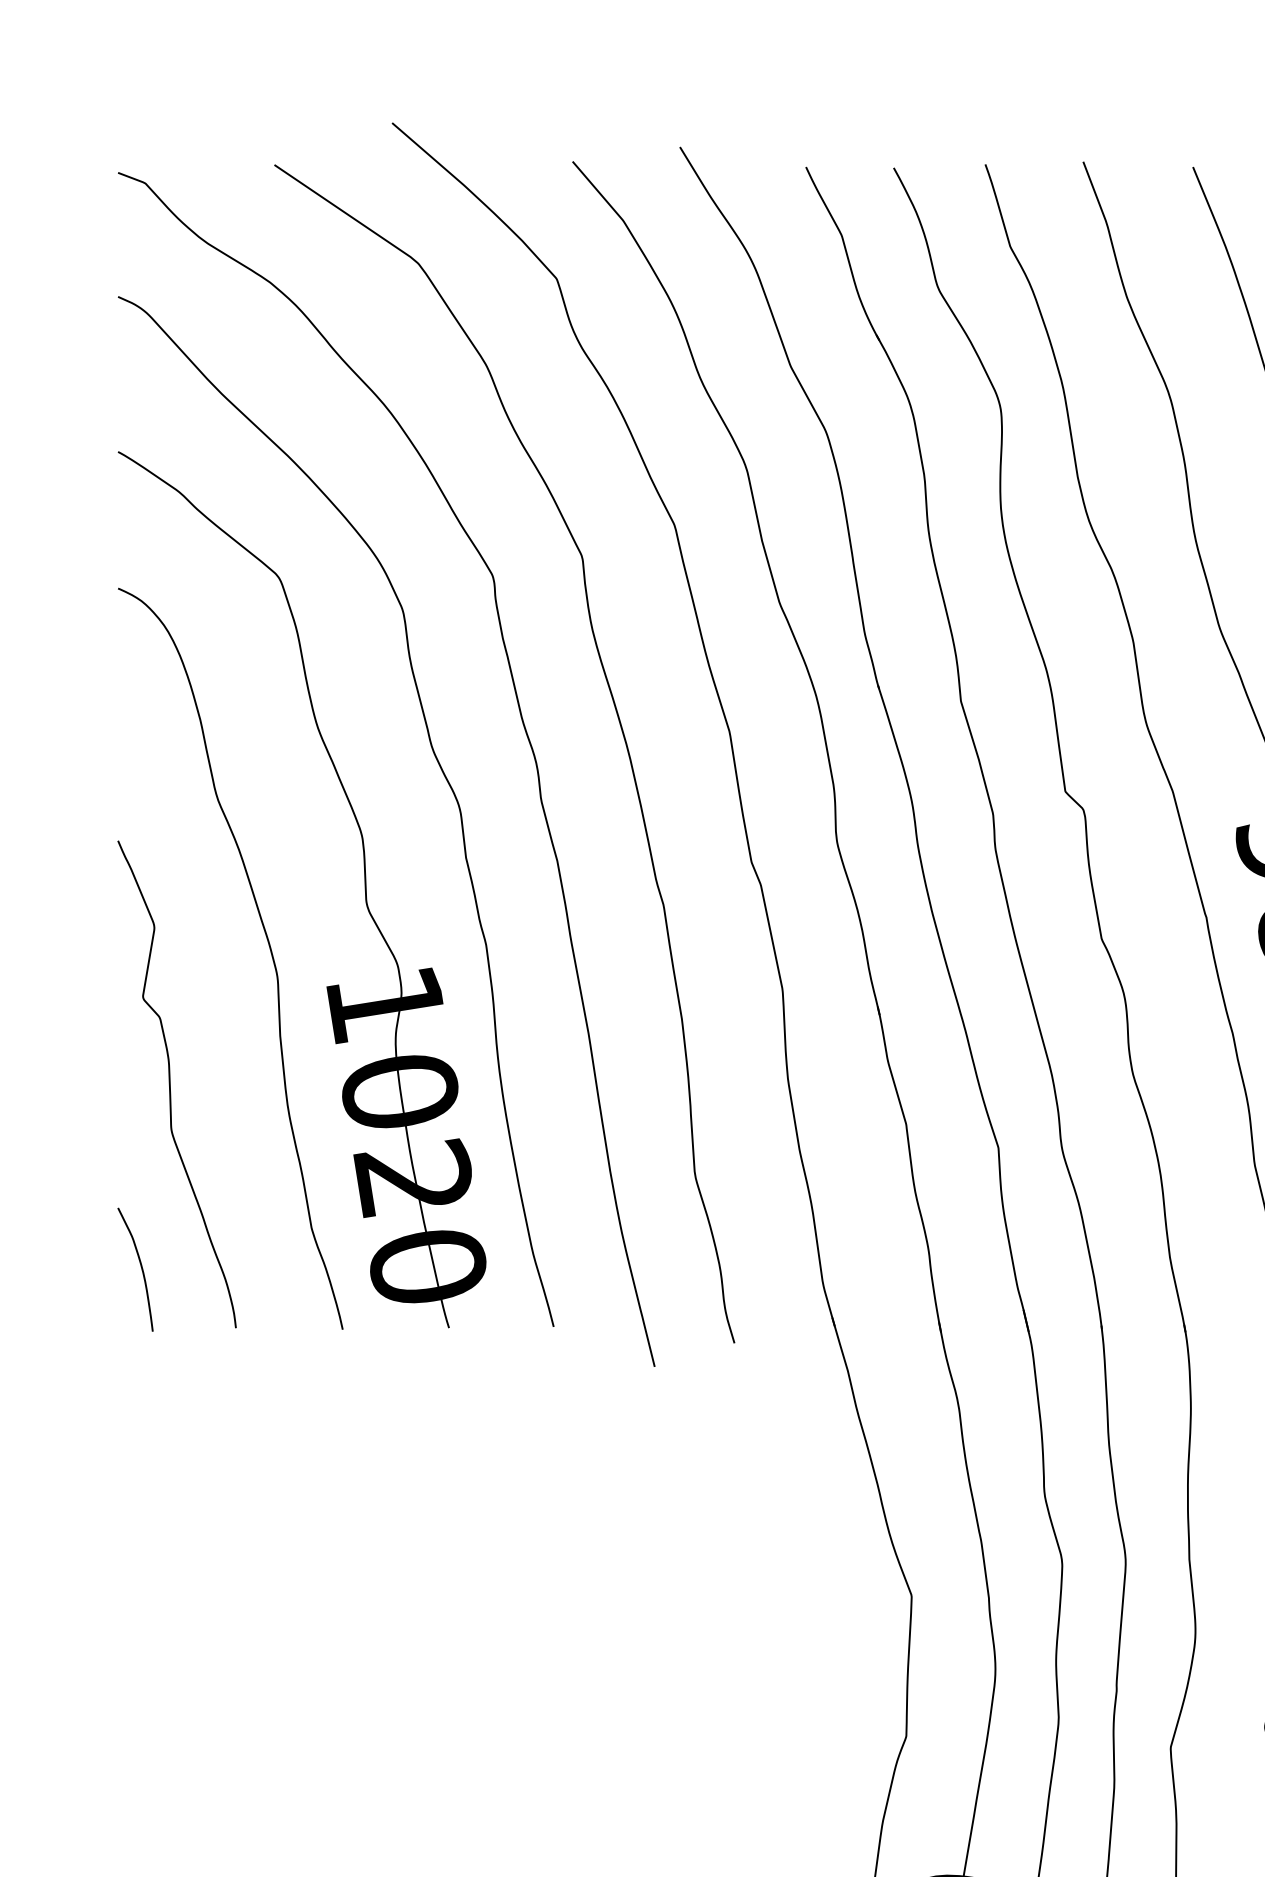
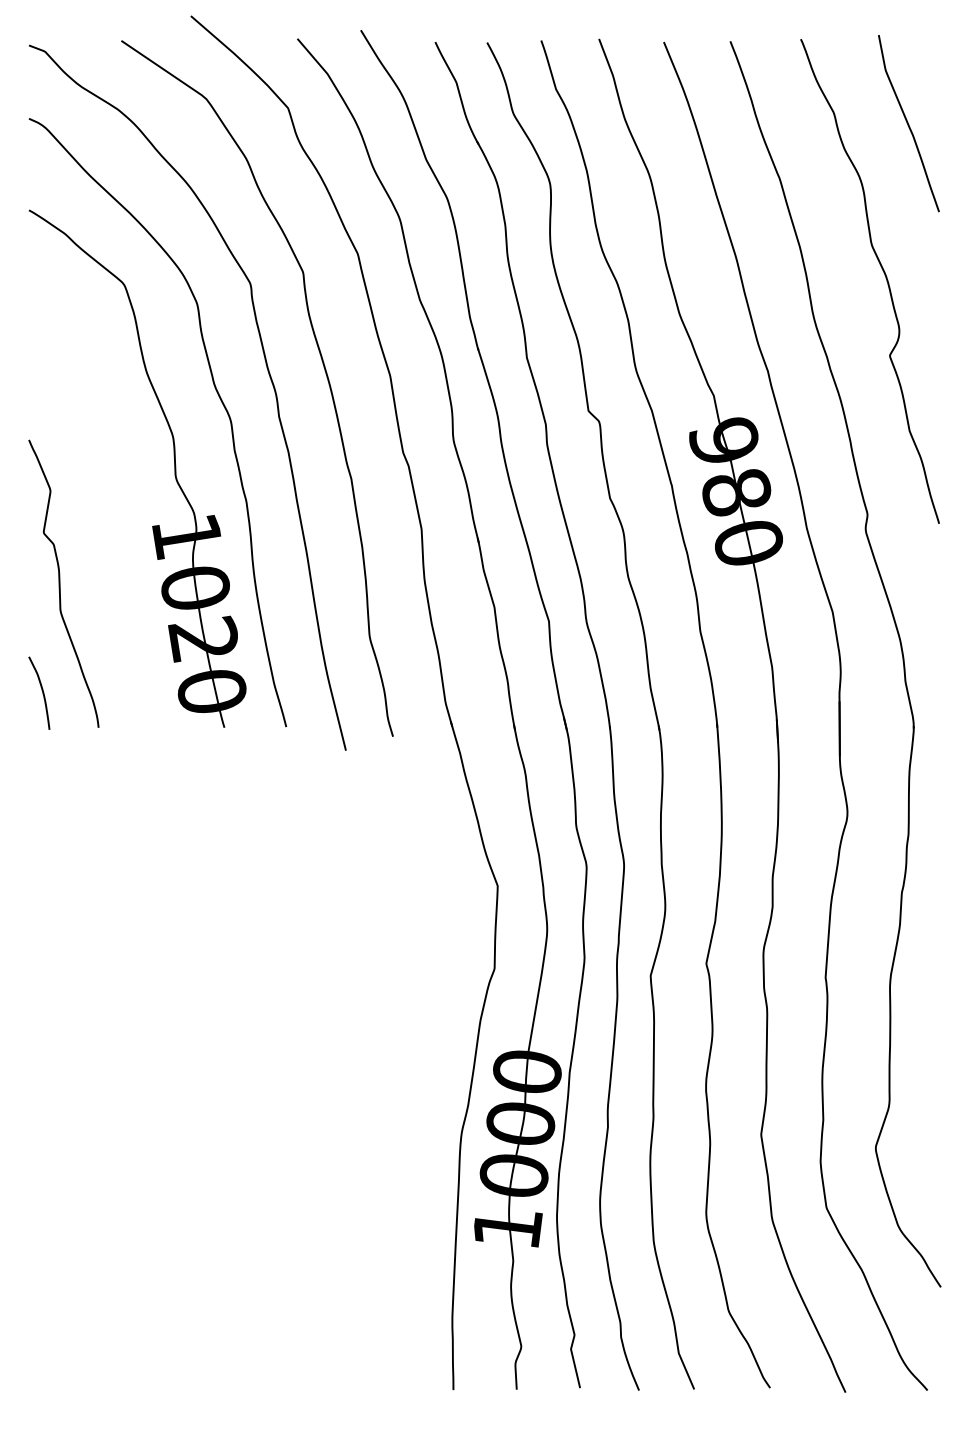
curve: (267, 946) -> (117, 502), removed

